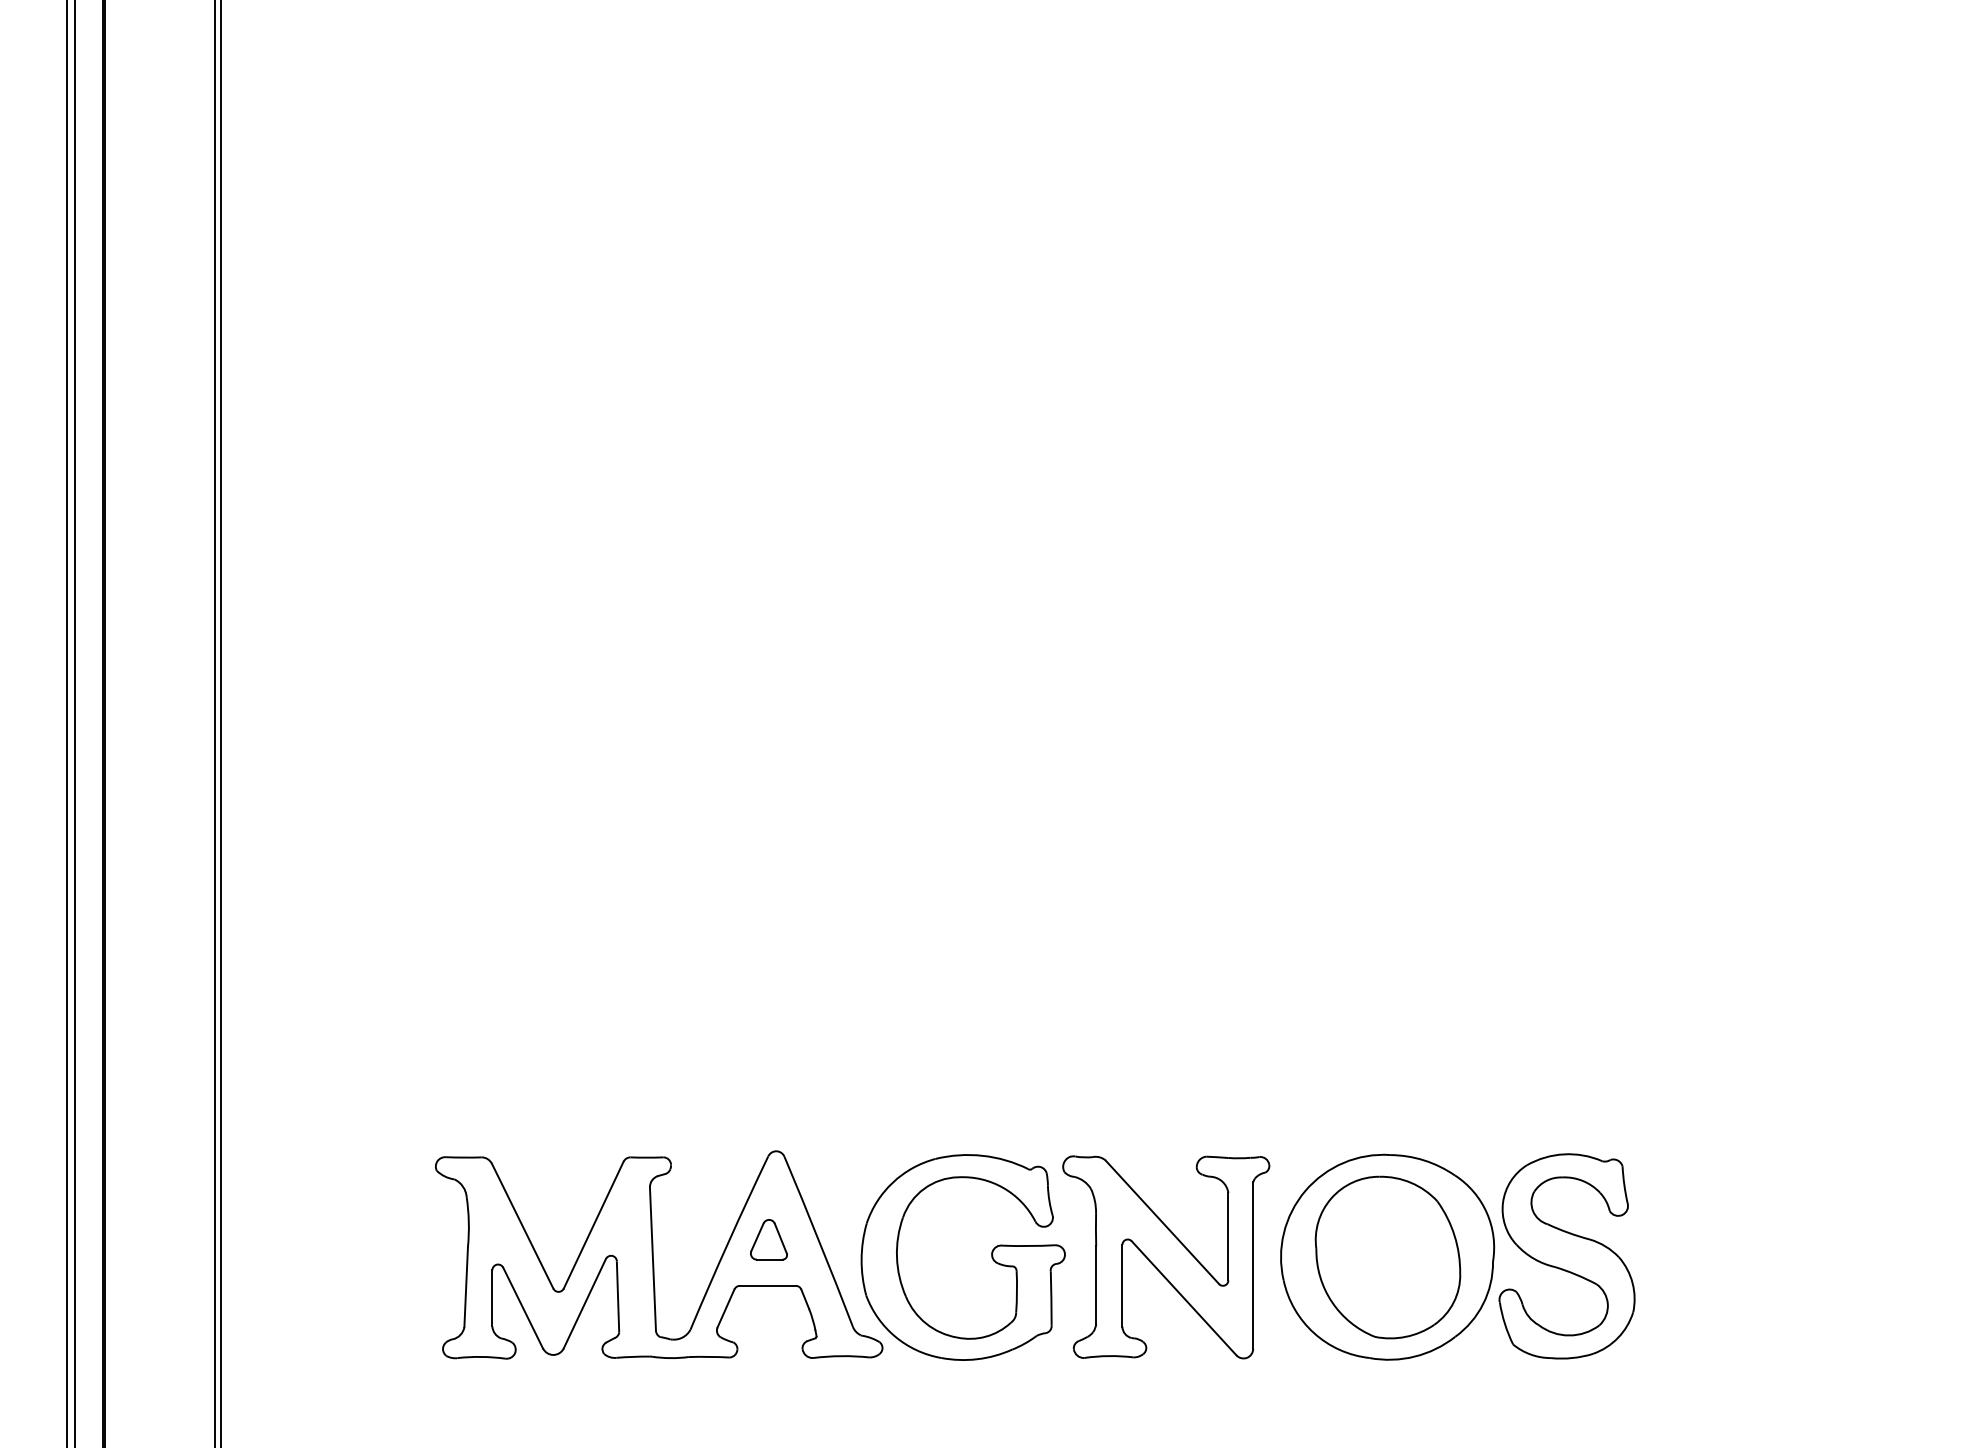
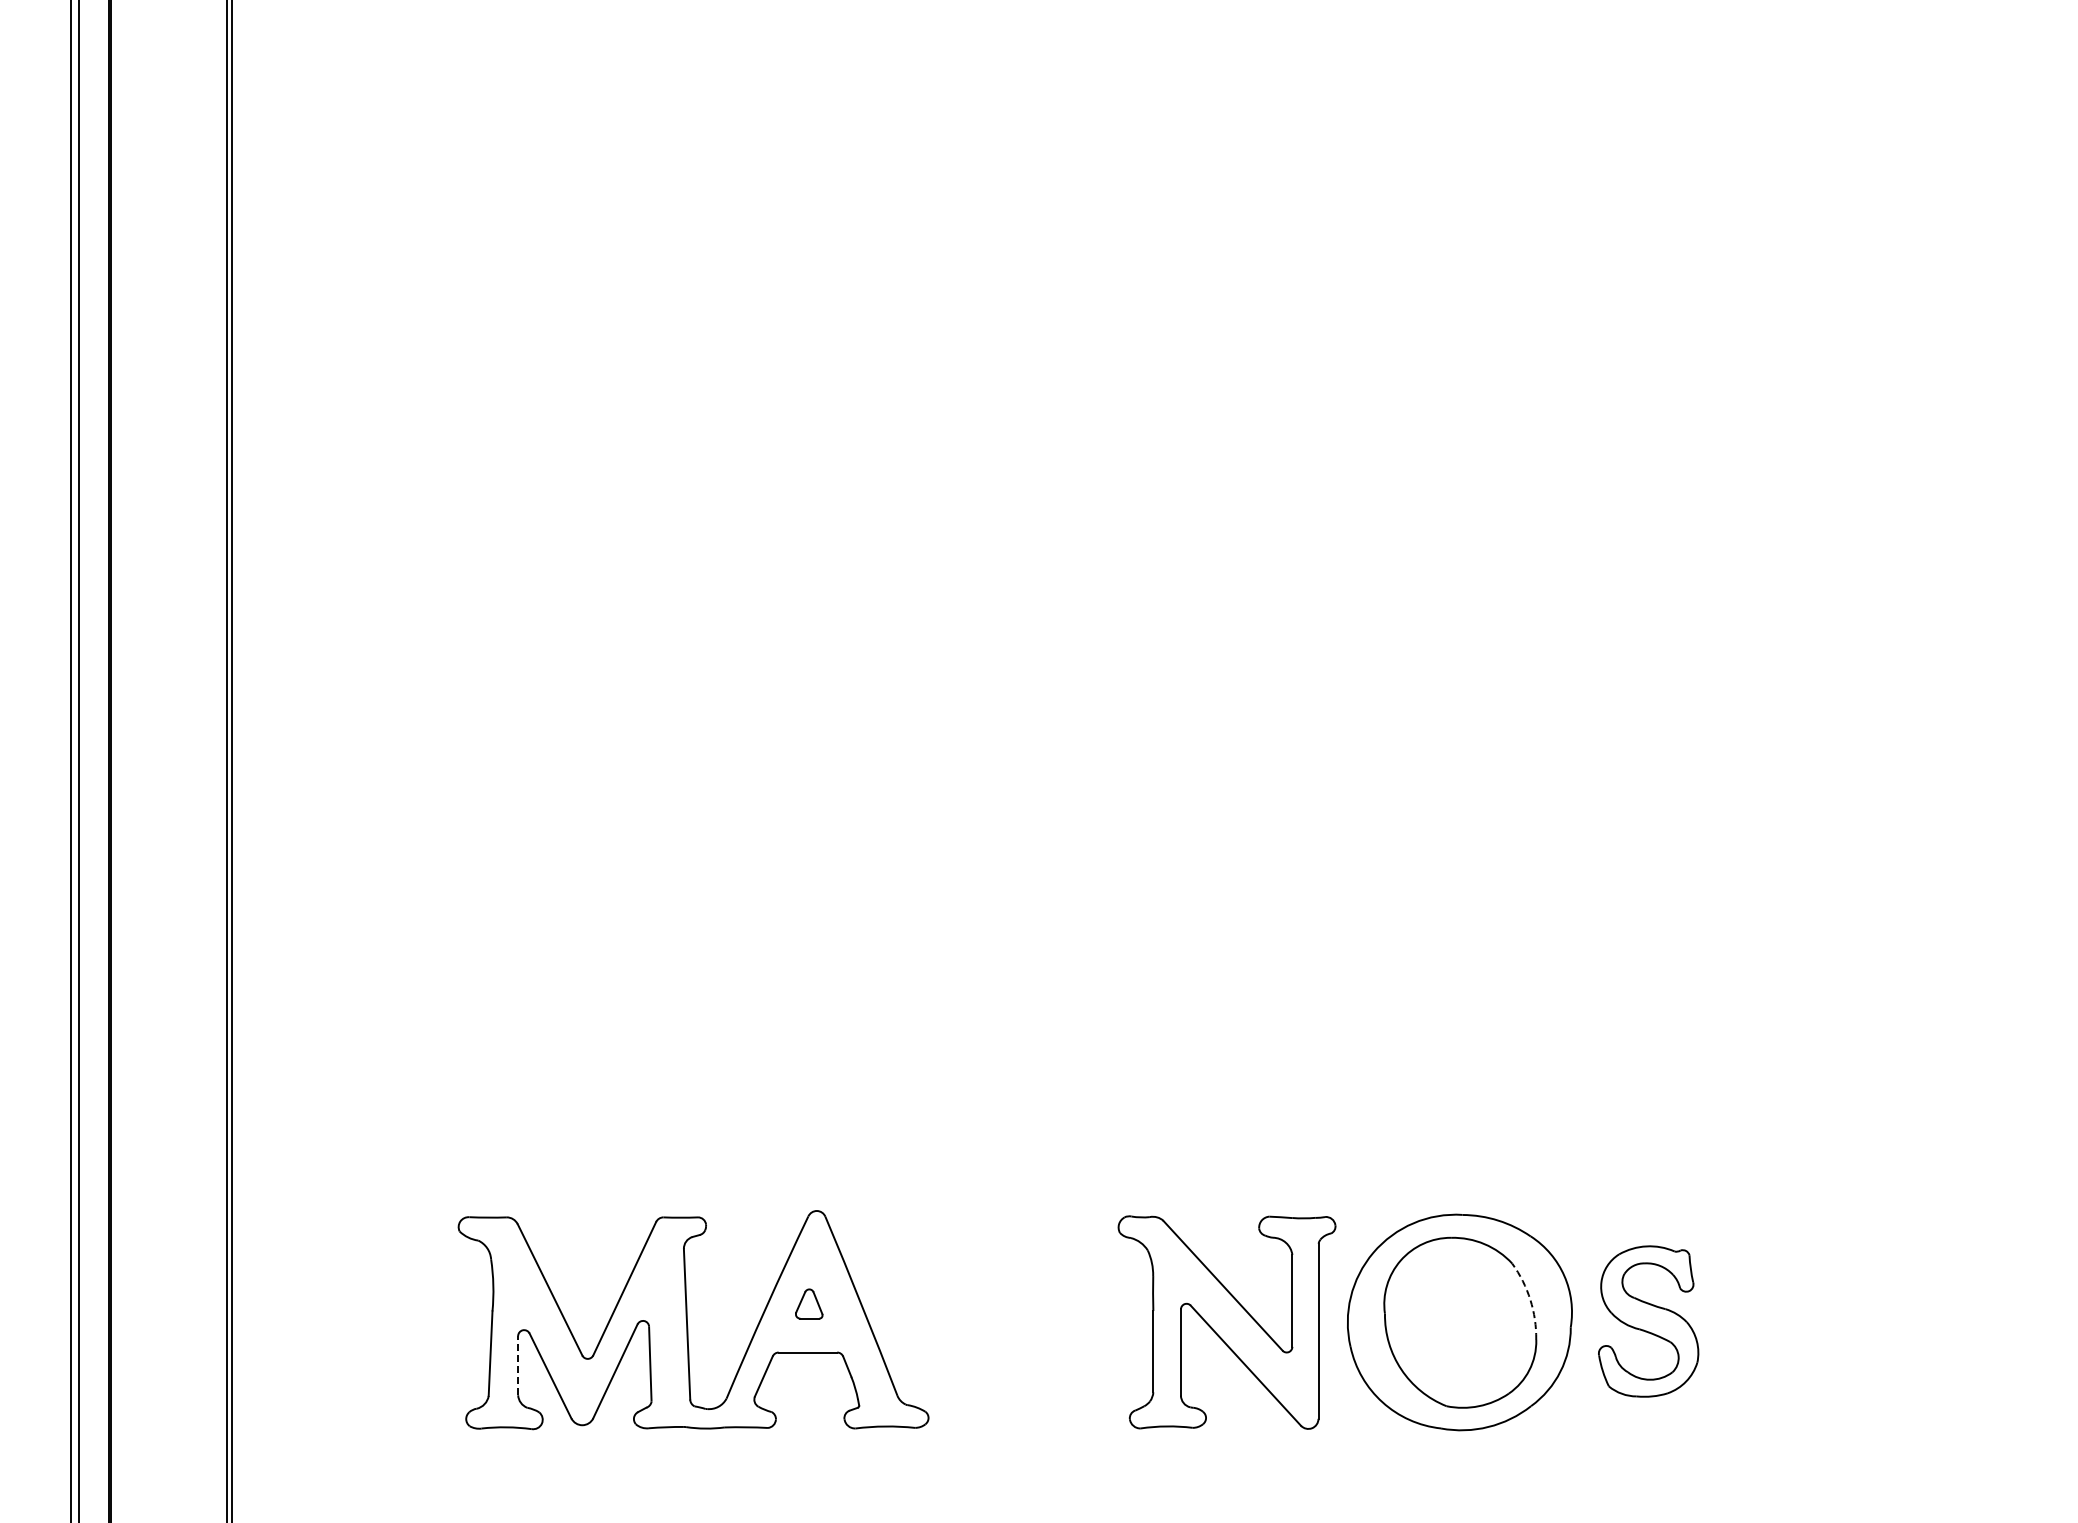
arc: (1454, 1235) -> (1530, 1299), solid -> dashed
part: (769, 1239) -> (809, 1303), size x0.7
part: (990, 1254) -> (1042, 1319), removed
part: (1566, 1256) -> (1648, 1321), size x0.7
line: (492, 1298) -> (518, 1365), solid -> dashed

